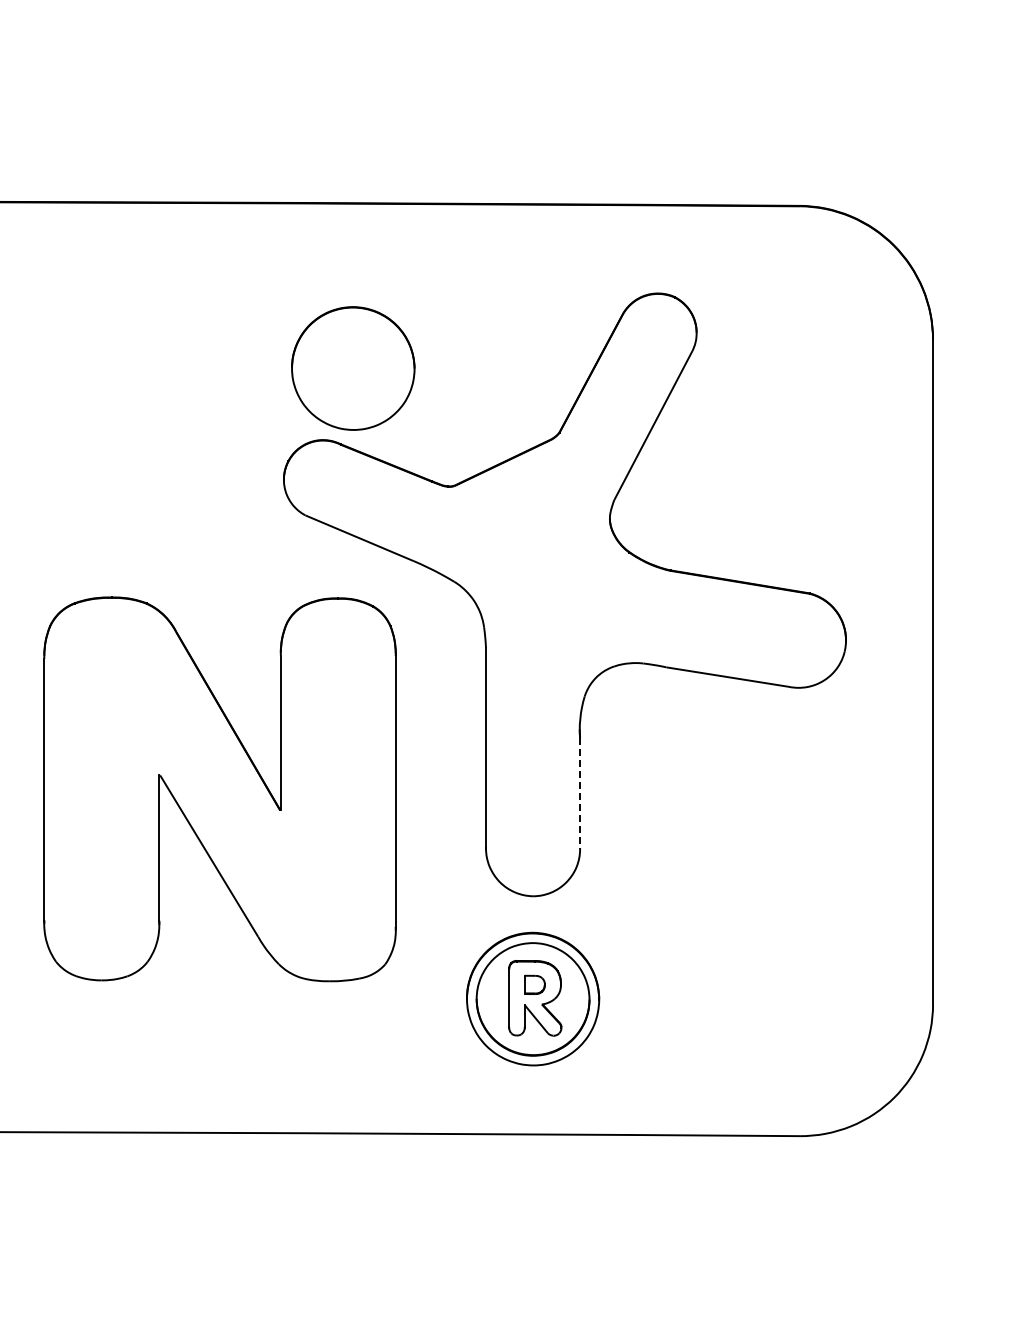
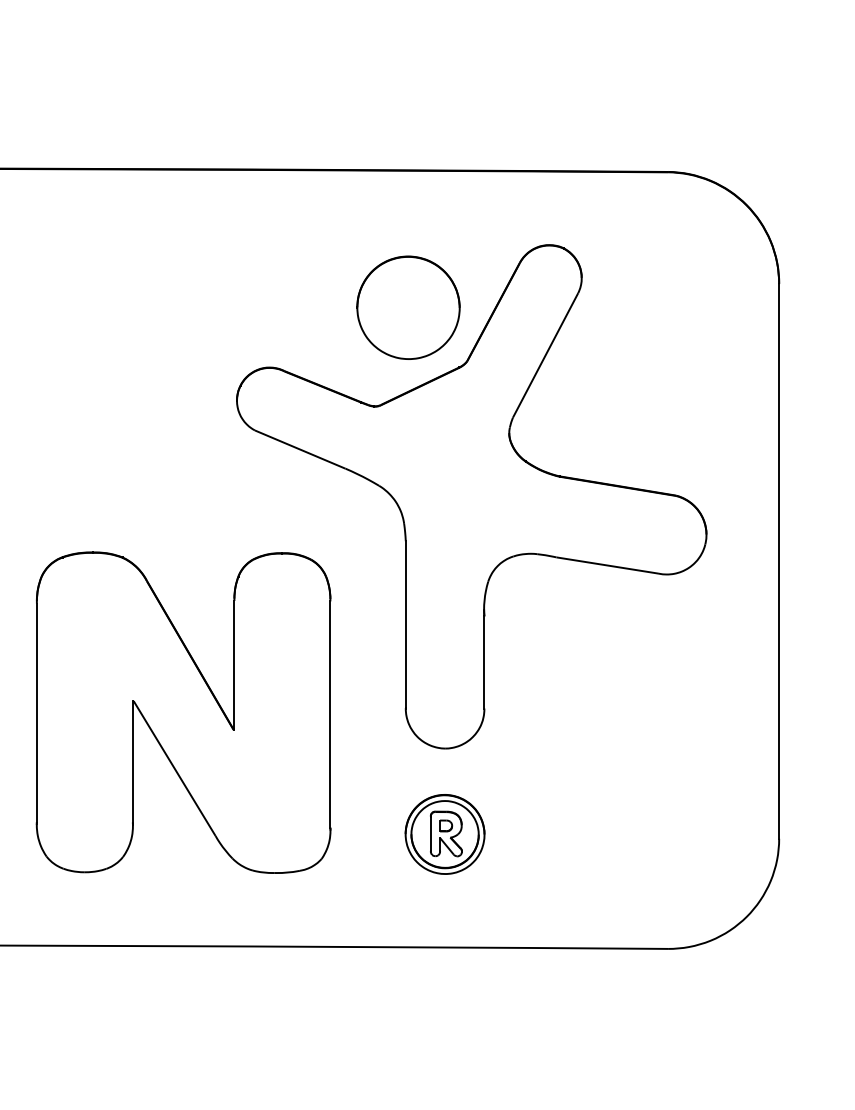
part: (353, 368) -> (408, 307), moved
part: (219, 789) -> (183, 712), moved
line: (580, 793) -> (484, 662), dashed -> solid
part: (532, 998) -> (444, 833), size x0.71

